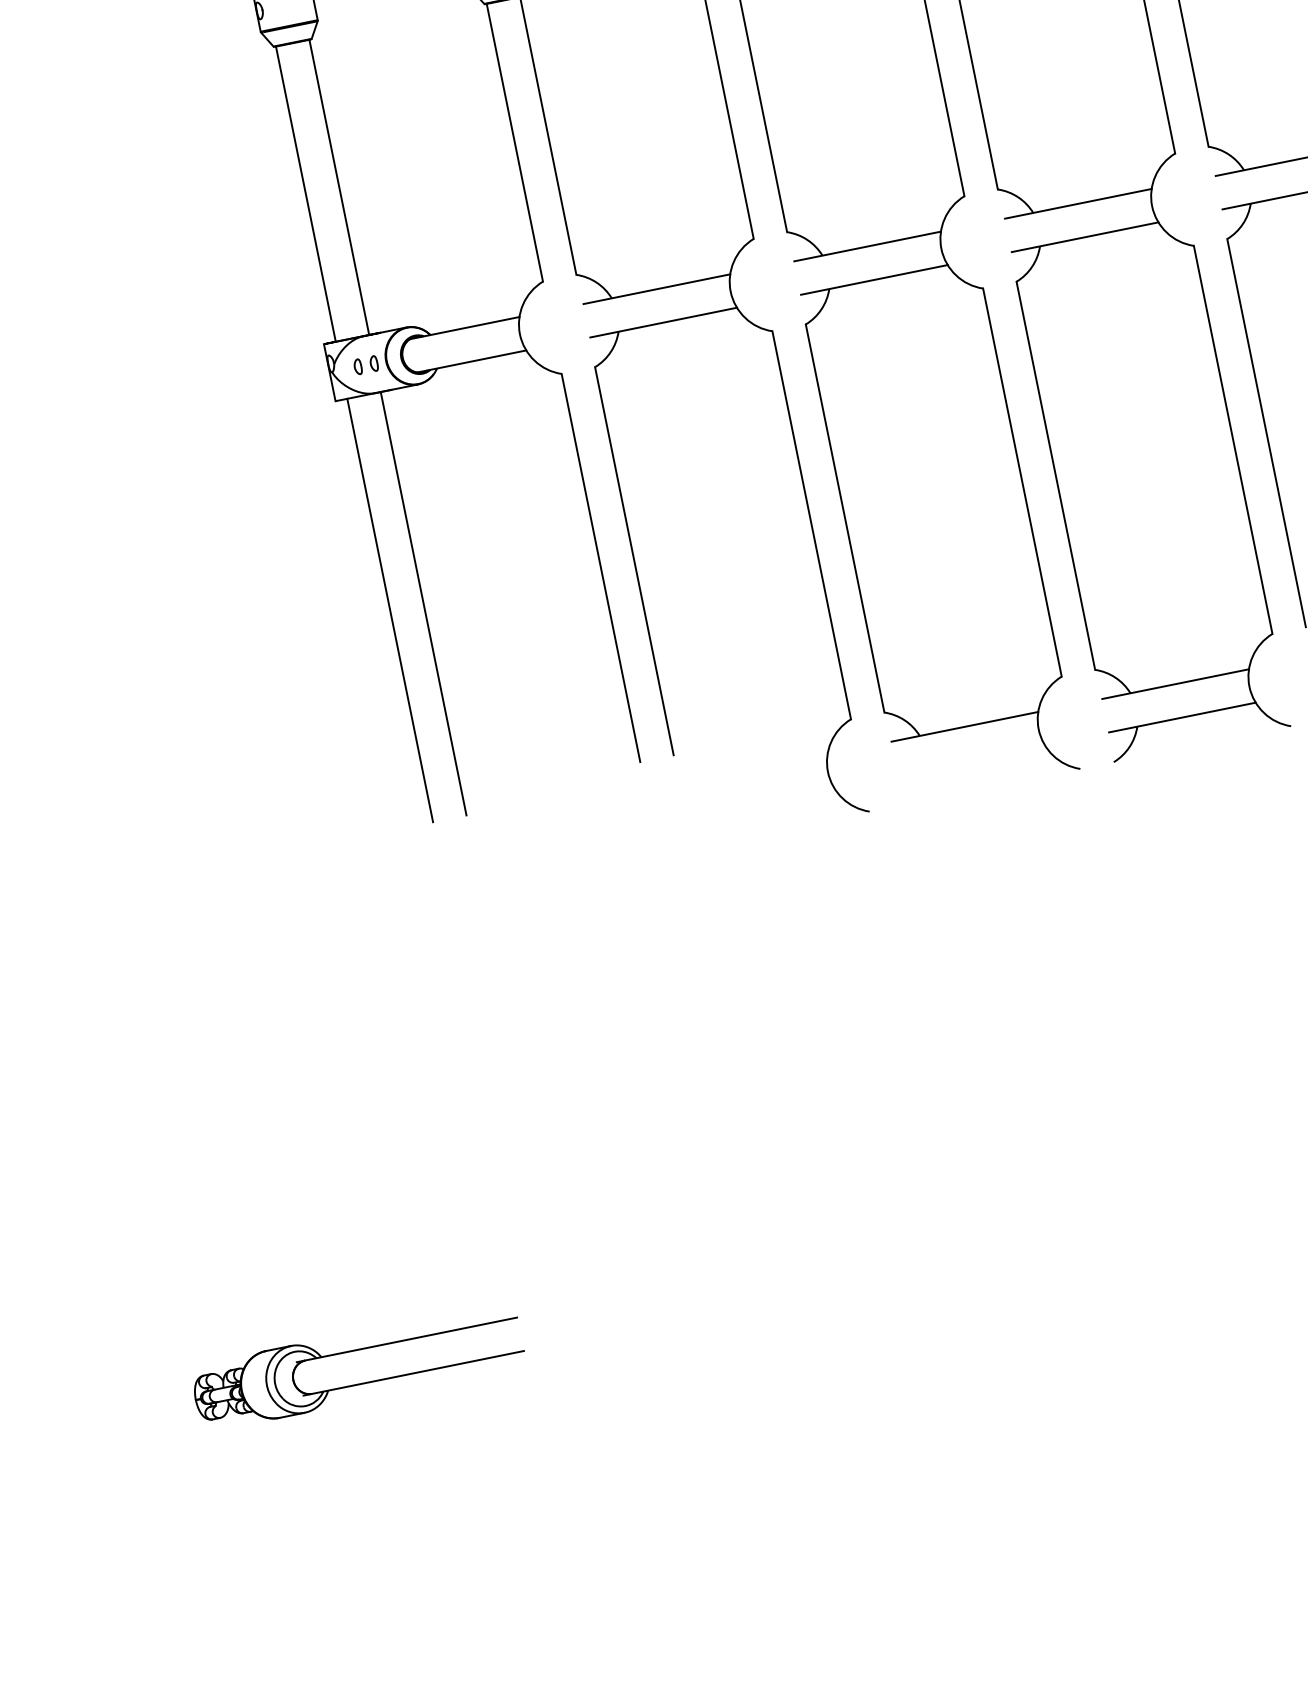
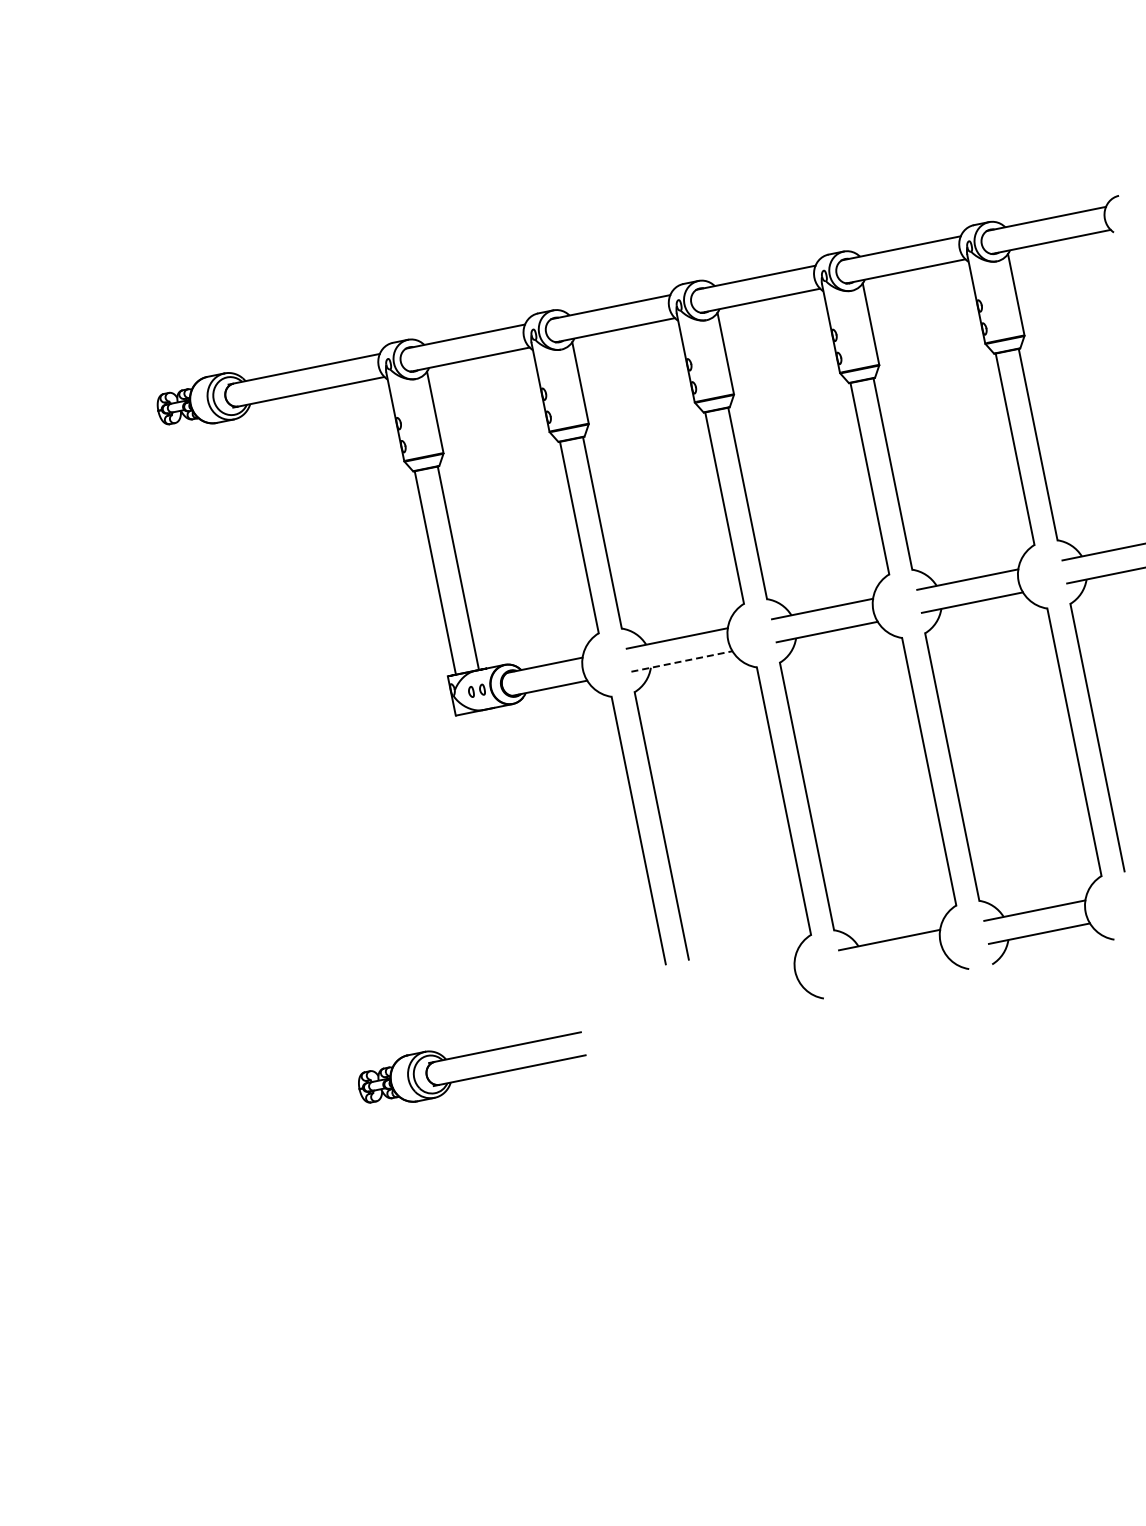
line: (663, 322) -> (681, 661), solid -> dashed
line: (423, 604) -> (516, 855), removed
line: (390, 609) -> (493, 859), removed
part: (362, 1381) -> (474, 1076), moved

